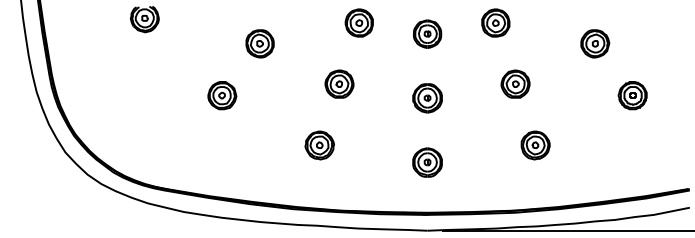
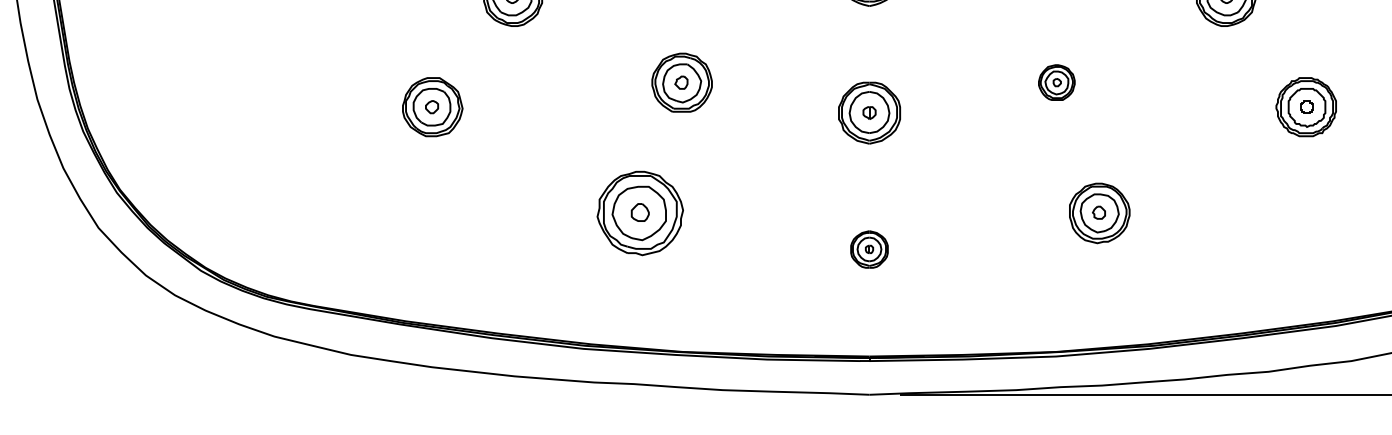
part: (515, 83) -> (1056, 81), size x0.6
part: (319, 145) -> (639, 213), size x1.4
part: (427, 162) -> (869, 249), size x0.6

